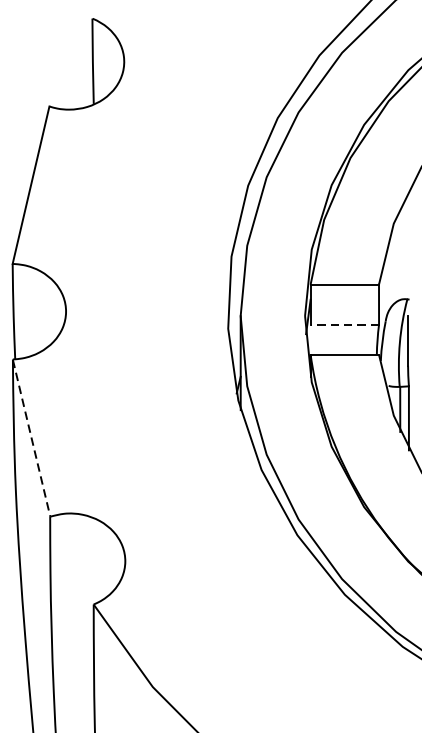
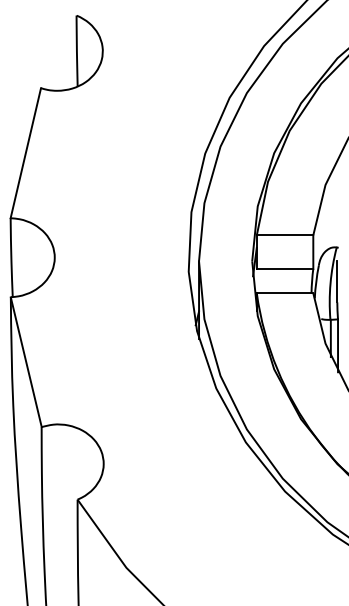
line: (344, 324) -> (284, 268), dashed -> solid
line: (31, 438) -> (26, 362), dashed -> solid

